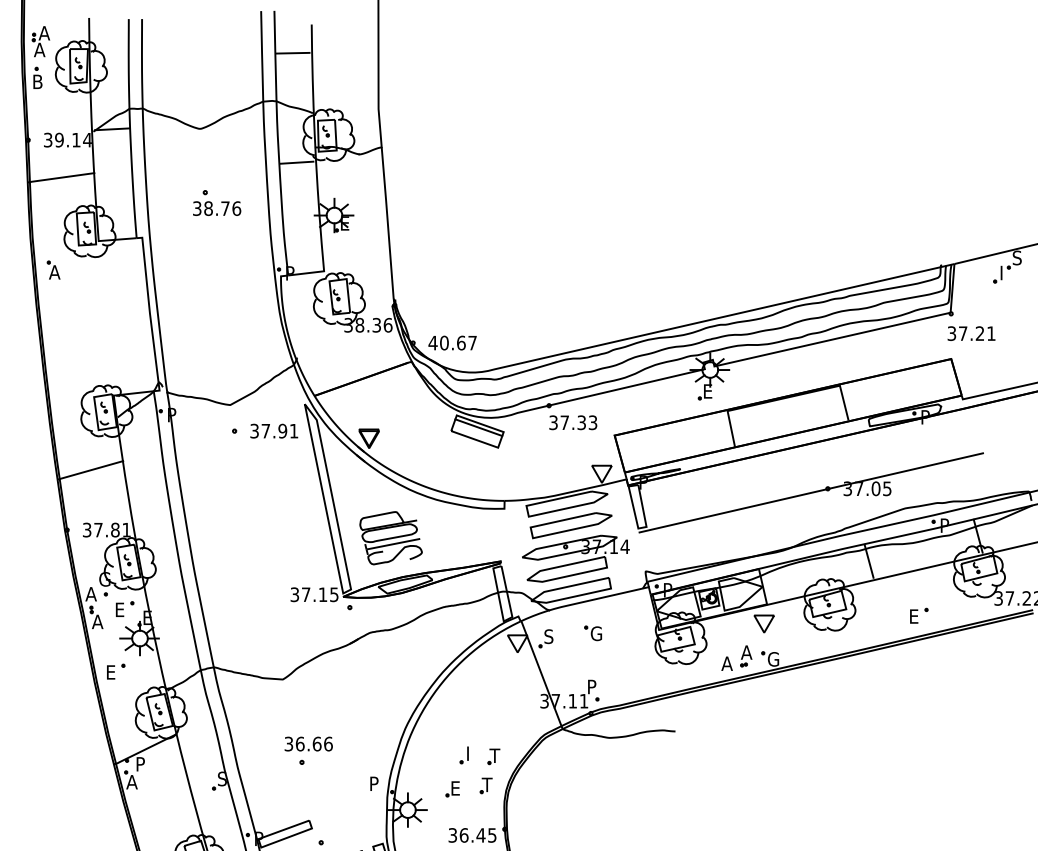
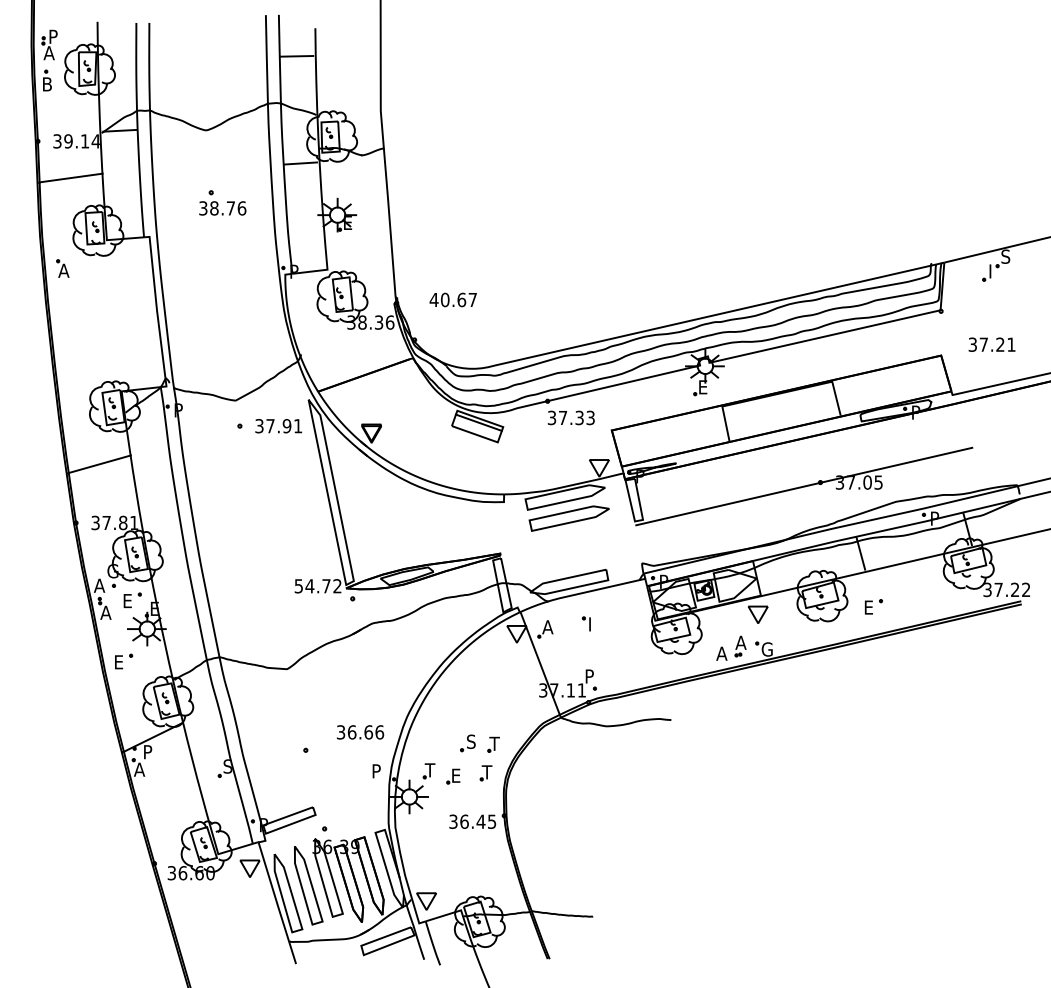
text: (44, 32) -> (53, 36), A -> P
text: (970, 333) -> (991, 344), moved
text: (451, 342) -> (452, 299), moved
part: (391, 537) -> (393, 530), removed
part: (575, 558) -> (573, 550), removed
text: (314, 595) -> (318, 586), 37.15 -> 54.72
part: (918, 615) -> (873, 606), moved
text: (595, 633) -> (593, 624), G -> I
text: (548, 636) -> (547, 627), S -> A
text: (308, 744) -> (360, 732), moved
text: (471, 753) -> (471, 741), I -> S
part: (427, 784) -> (428, 771), added

